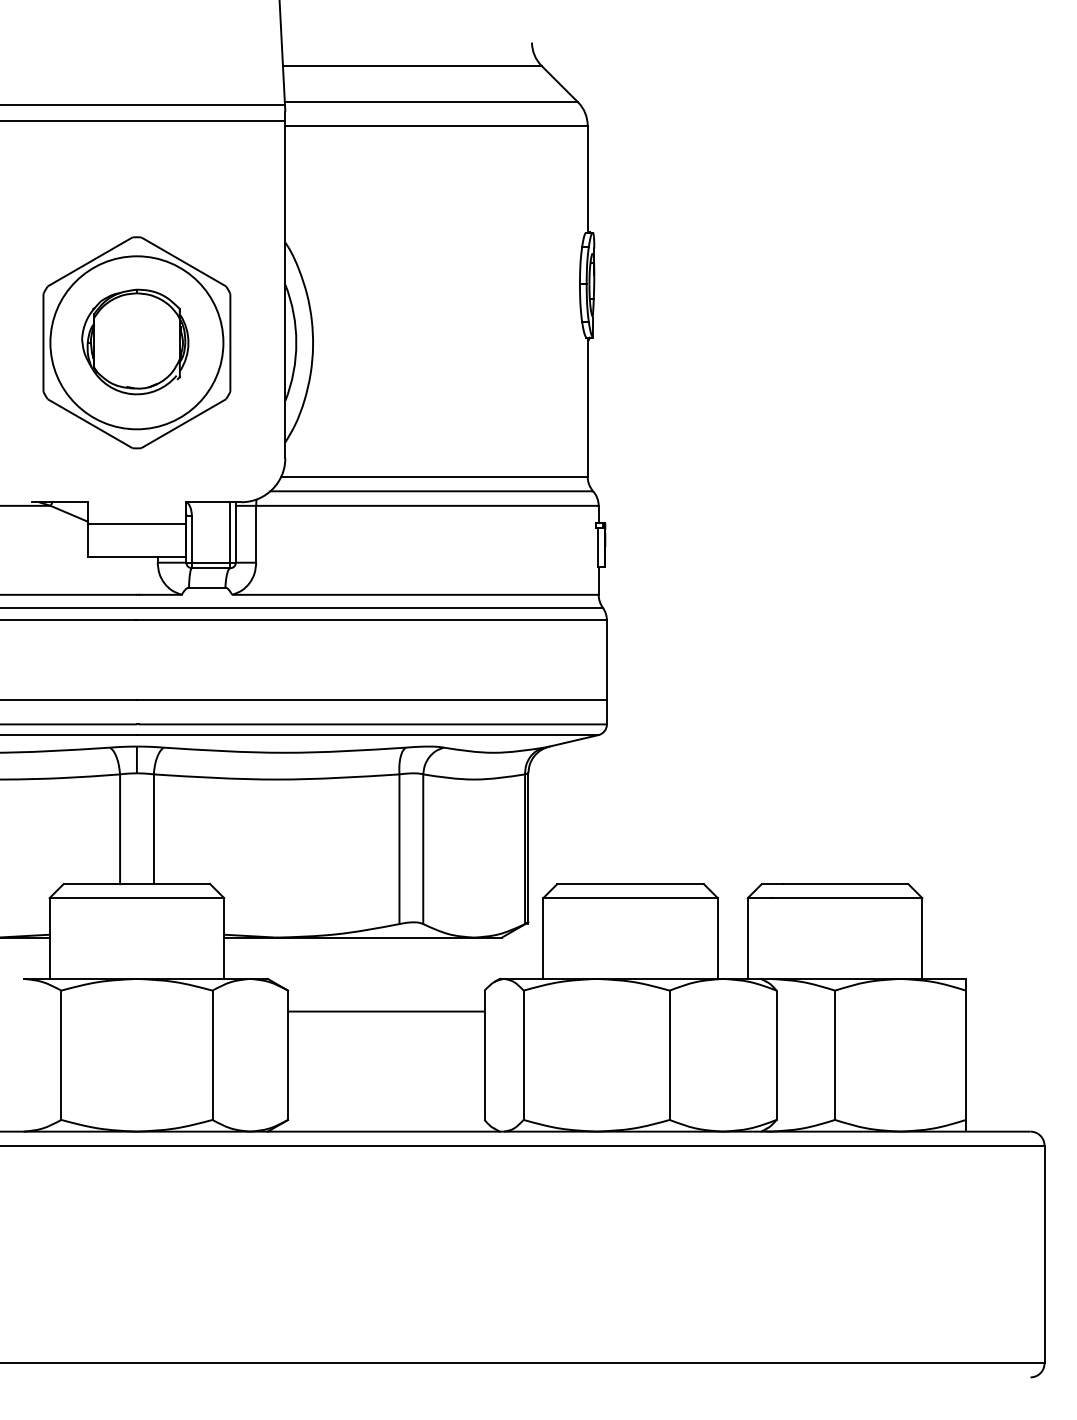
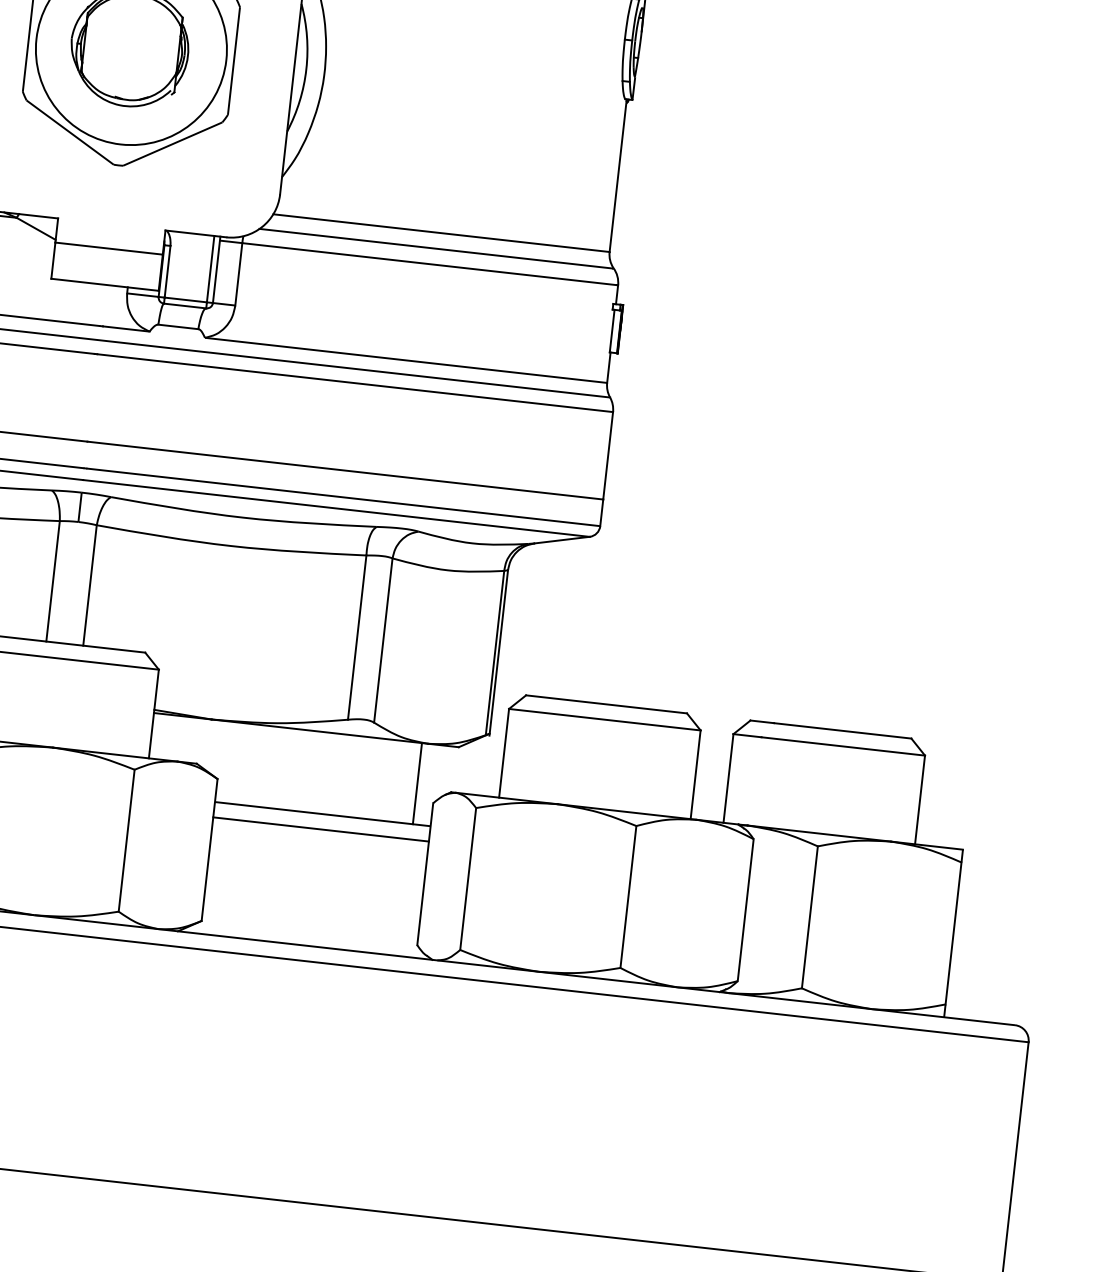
line: (468, 974) -> (417, 783), added
line: (386, 1025) -> (321, 829), added

